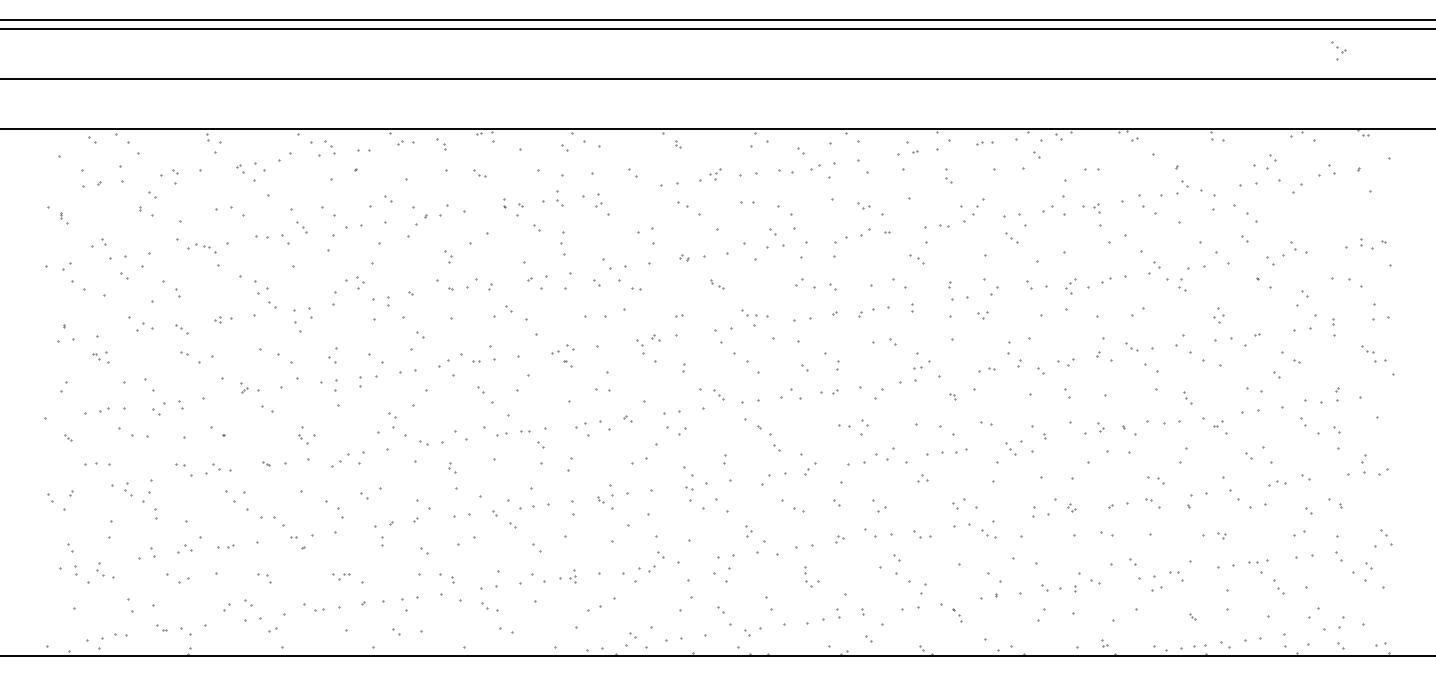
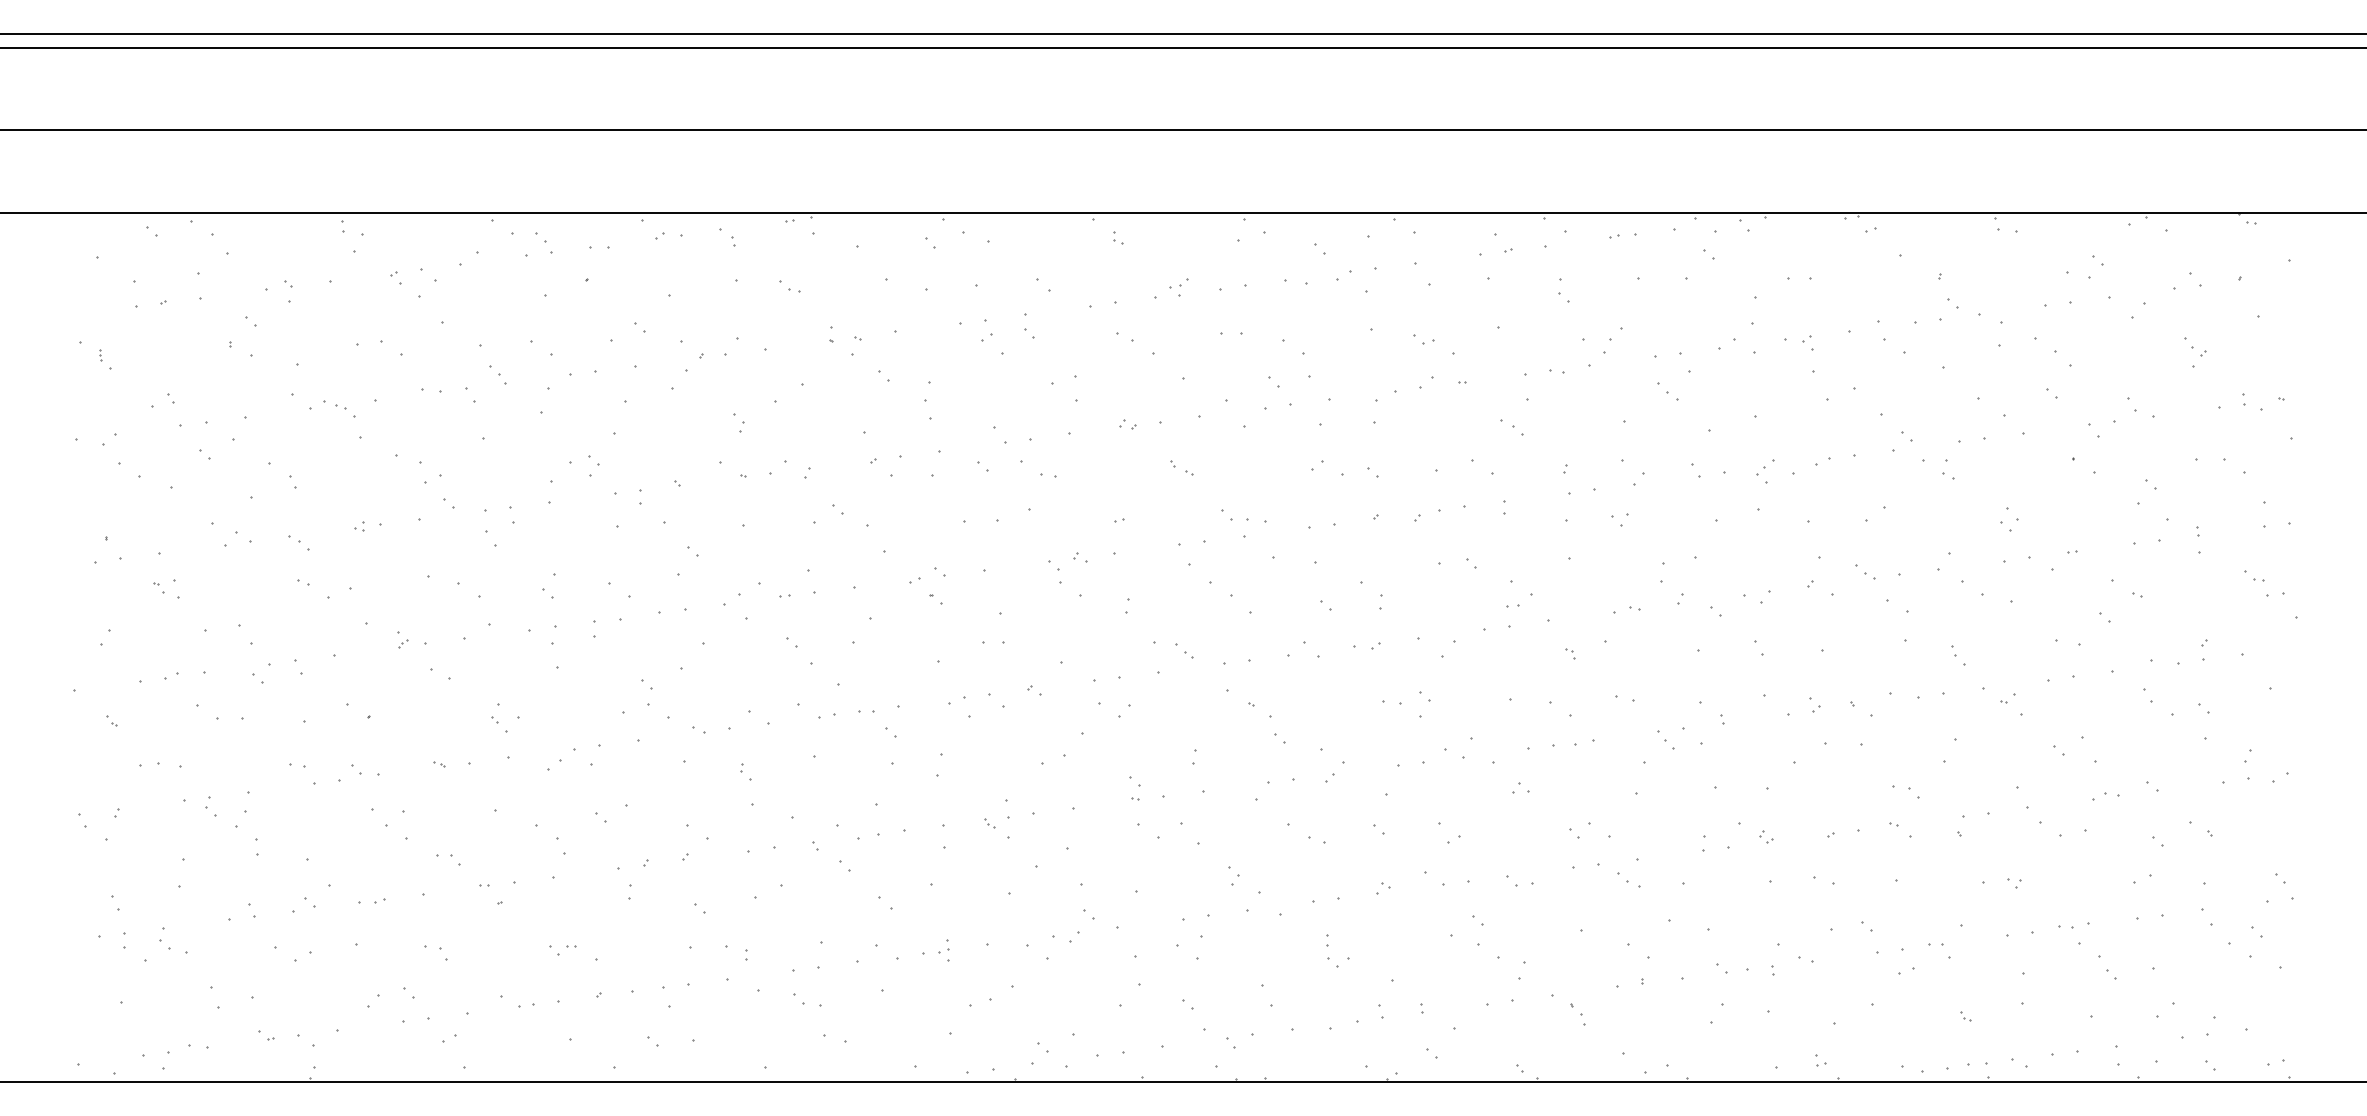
part: (1338, 50) -> (2194, 351), moved
part: (559, 198) -> (1029, 327), moved
part: (688, 478) -> (1134, 788), size x0.62
part: (272, 521) -> (449, 859), size x0.62

